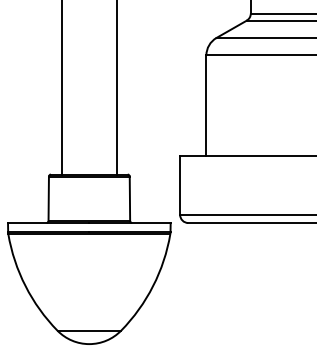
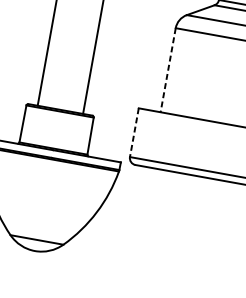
line: (206, 106) -> (168, 70), solid -> dashed
line: (180, 186) -> (134, 133), solid -> dashed

